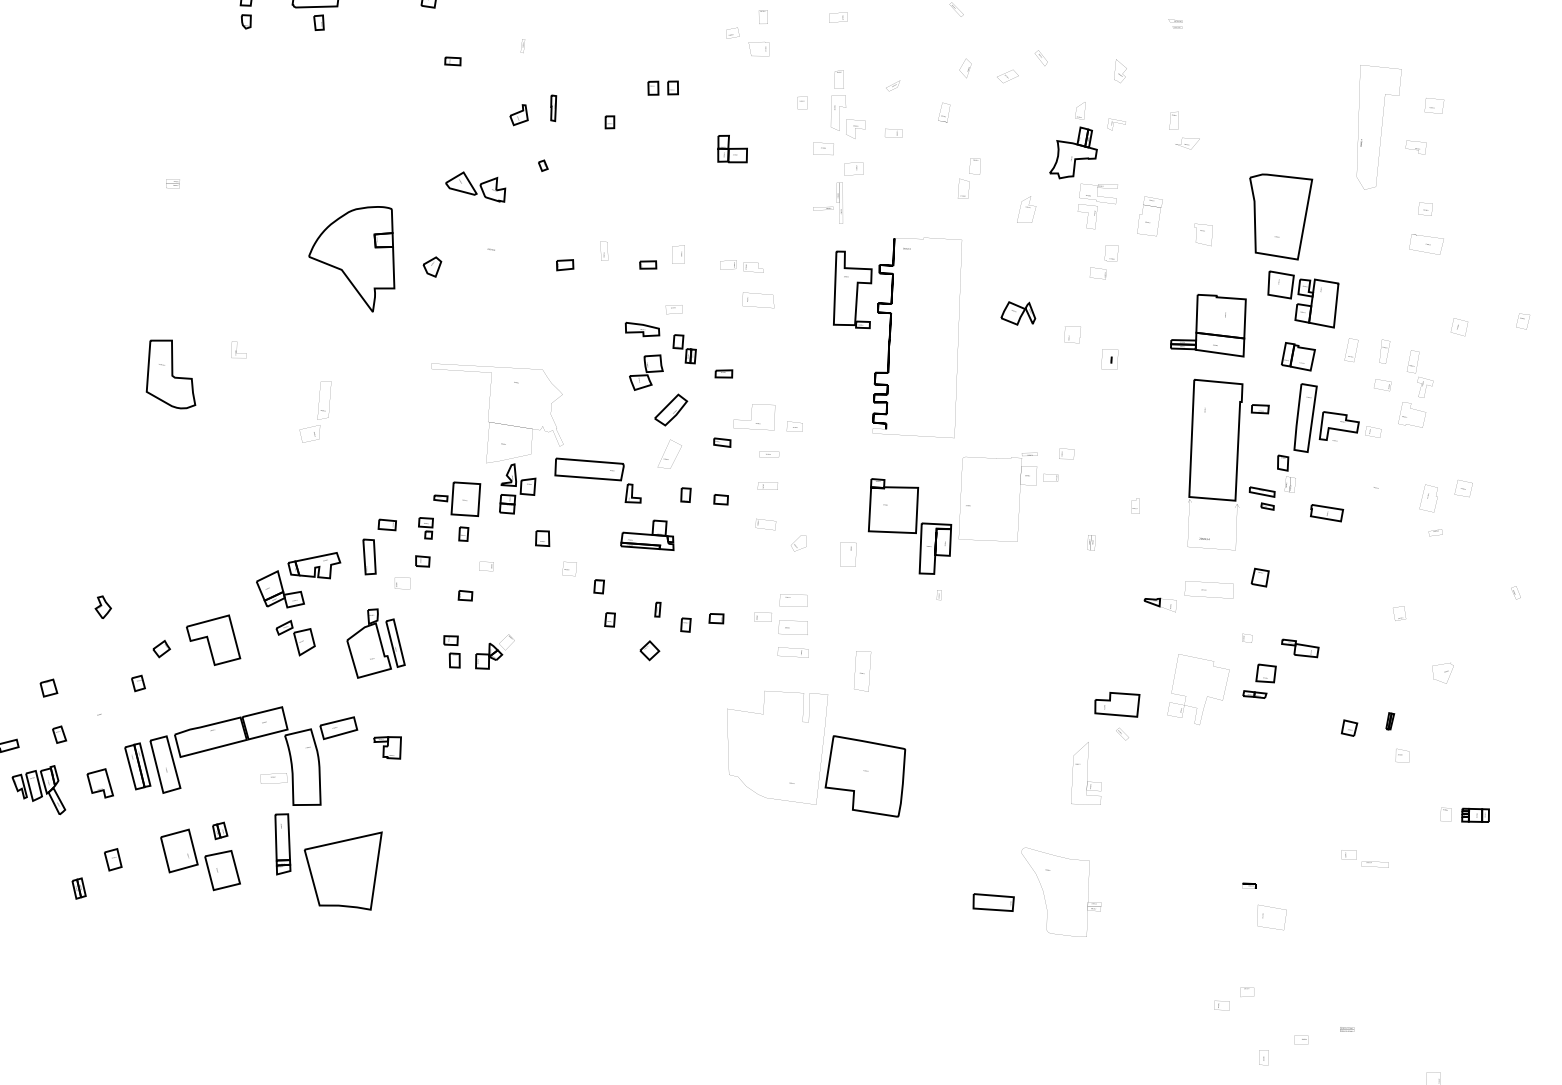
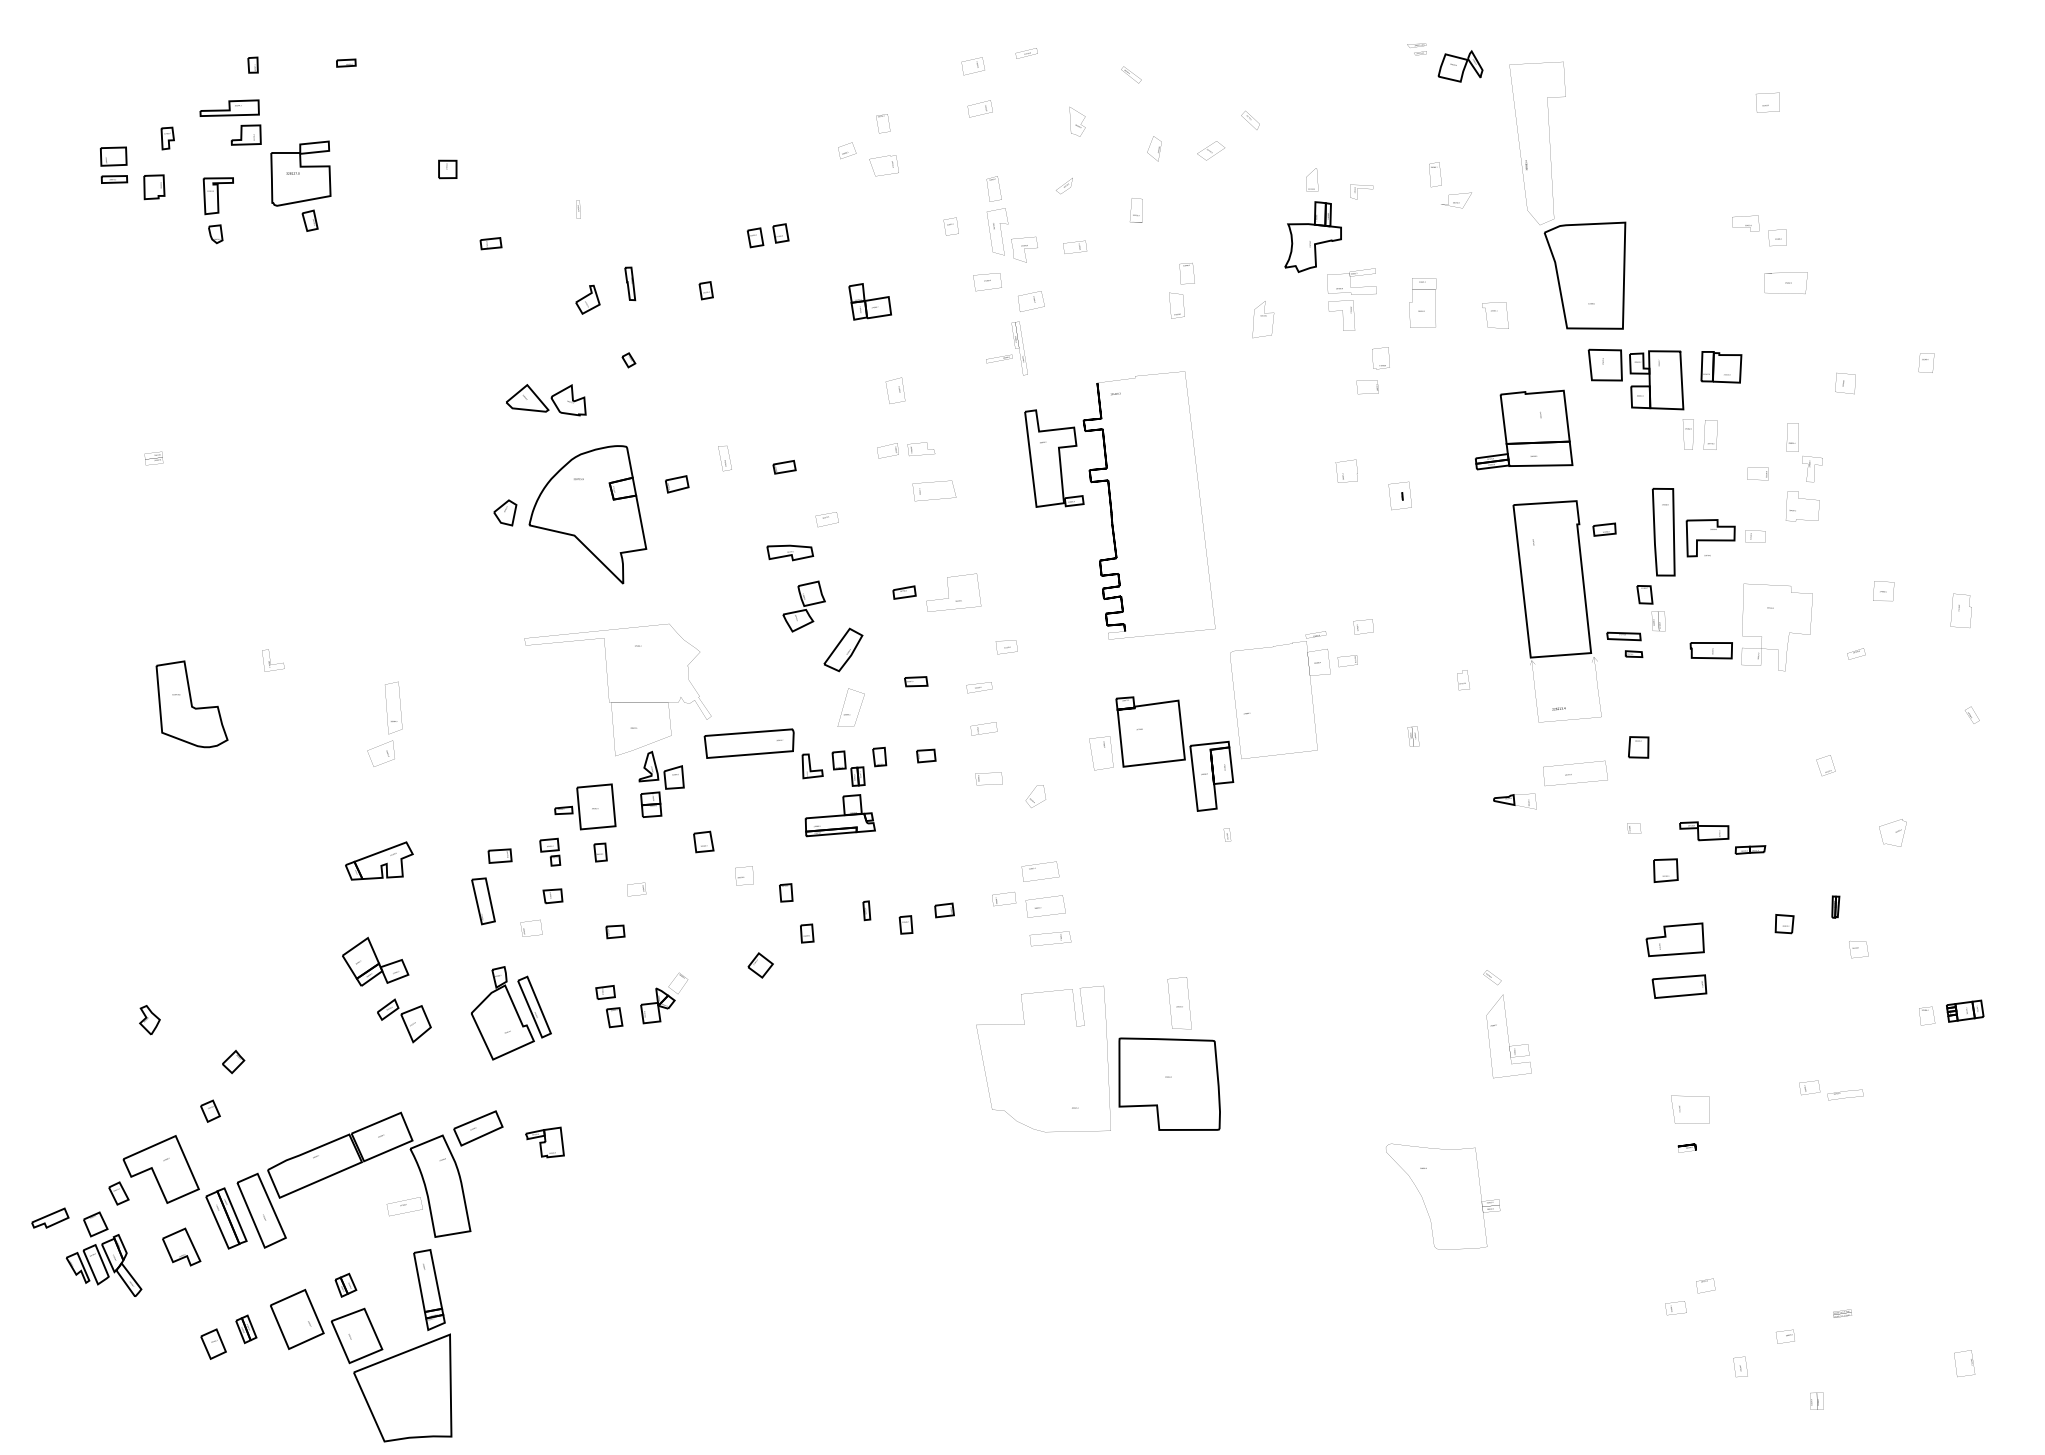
text: (1120, 71) -> (1077, 121), moved
text: (1372, 127) -> (1537, 142), moved
text: (1415, 147) -> (1745, 223), moved
text: (678, 254) -> (895, 390), moved
part: (354, 255) -> (587, 514), moved
part: (1019, 313) -> (1460, 66), moved
part: (684, 349) -> (848, 768), moved
text: (1383, 351) -> (1687, 434), moved
part: (1298, 356) -> (1721, 367), moved
text: (755, 416) -> (953, 592), moved
text: (1428, 498) -> (1960, 610), moved
text: (848, 554) -> (1101, 753), moved
part: (314, 563) -> (379, 860), moved
part: (213, 638) -> (160, 1169), moved
part: (649, 650) -> (760, 965), moved
text: (862, 670) -> (1179, 1003), moved
part: (48, 688) -> (95, 1224), moved
text: (1198, 690) -> (1776, 627), moved
part: (1254, 694) -> (1750, 849), moved
part: (1116, 703) -> (1674, 939), moved
text: (1087, 774) -> (1508, 1036), moved
part: (339, 866) -> (402, 1387), moved
part: (79, 888) -> (246, 1329), moved
part: (993, 902) -> (1679, 986), moved
text: (1271, 917) -> (1690, 1109), moved

